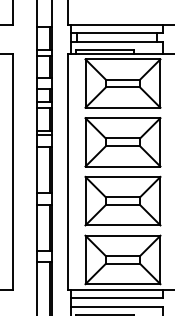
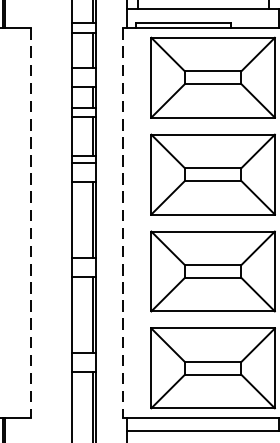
line: (12, 172) -> (31, 224), solid -> dashed
line: (68, 172) -> (123, 224), solid -> dashed

